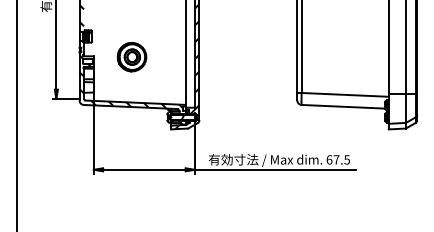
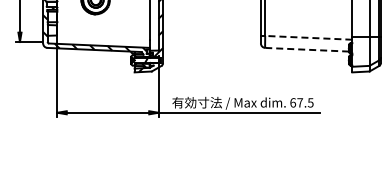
line: (345, 94) -> (309, 37), solid -> dashed
line: (343, 106) -> (307, 49), solid -> dashed

